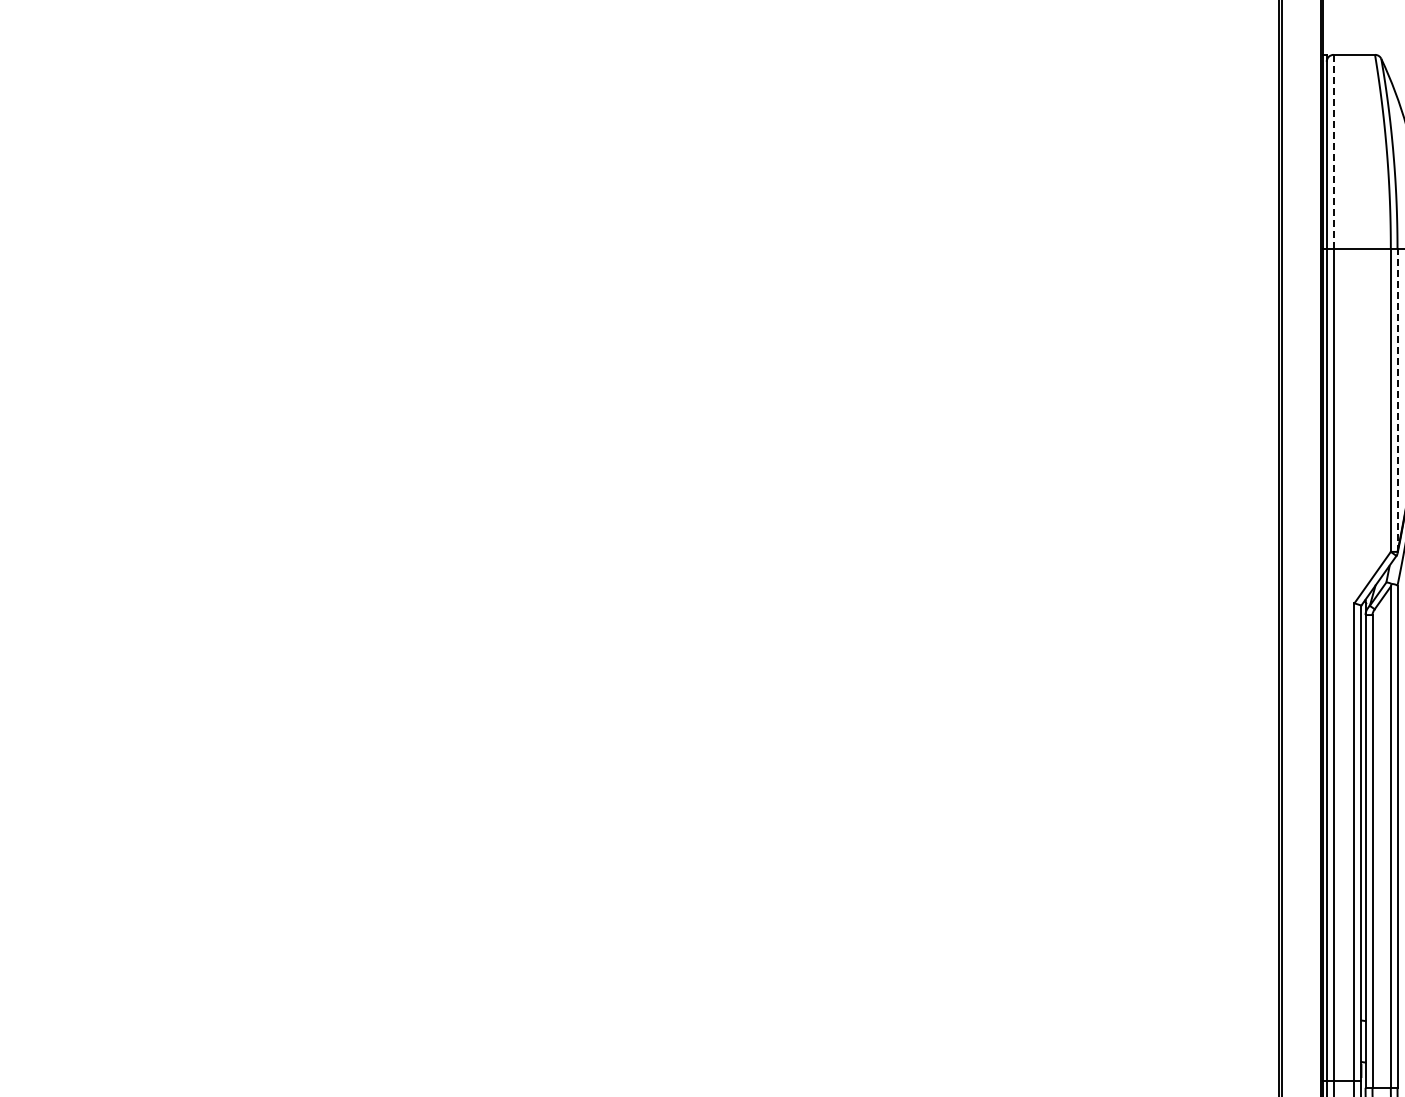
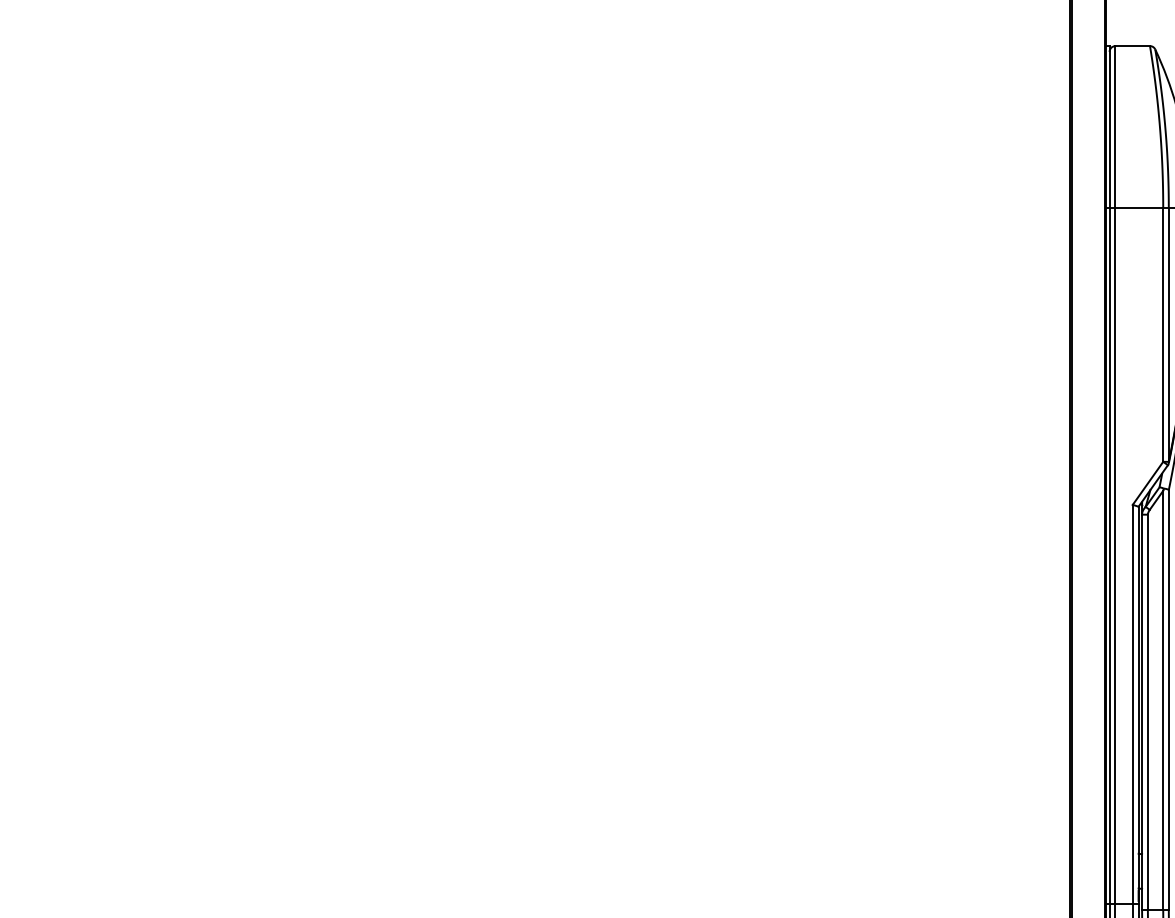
line: (1333, 151) -> (1115, 126), dashed -> solid
line: (1397, 399) -> (1168, 334), dashed -> solid

